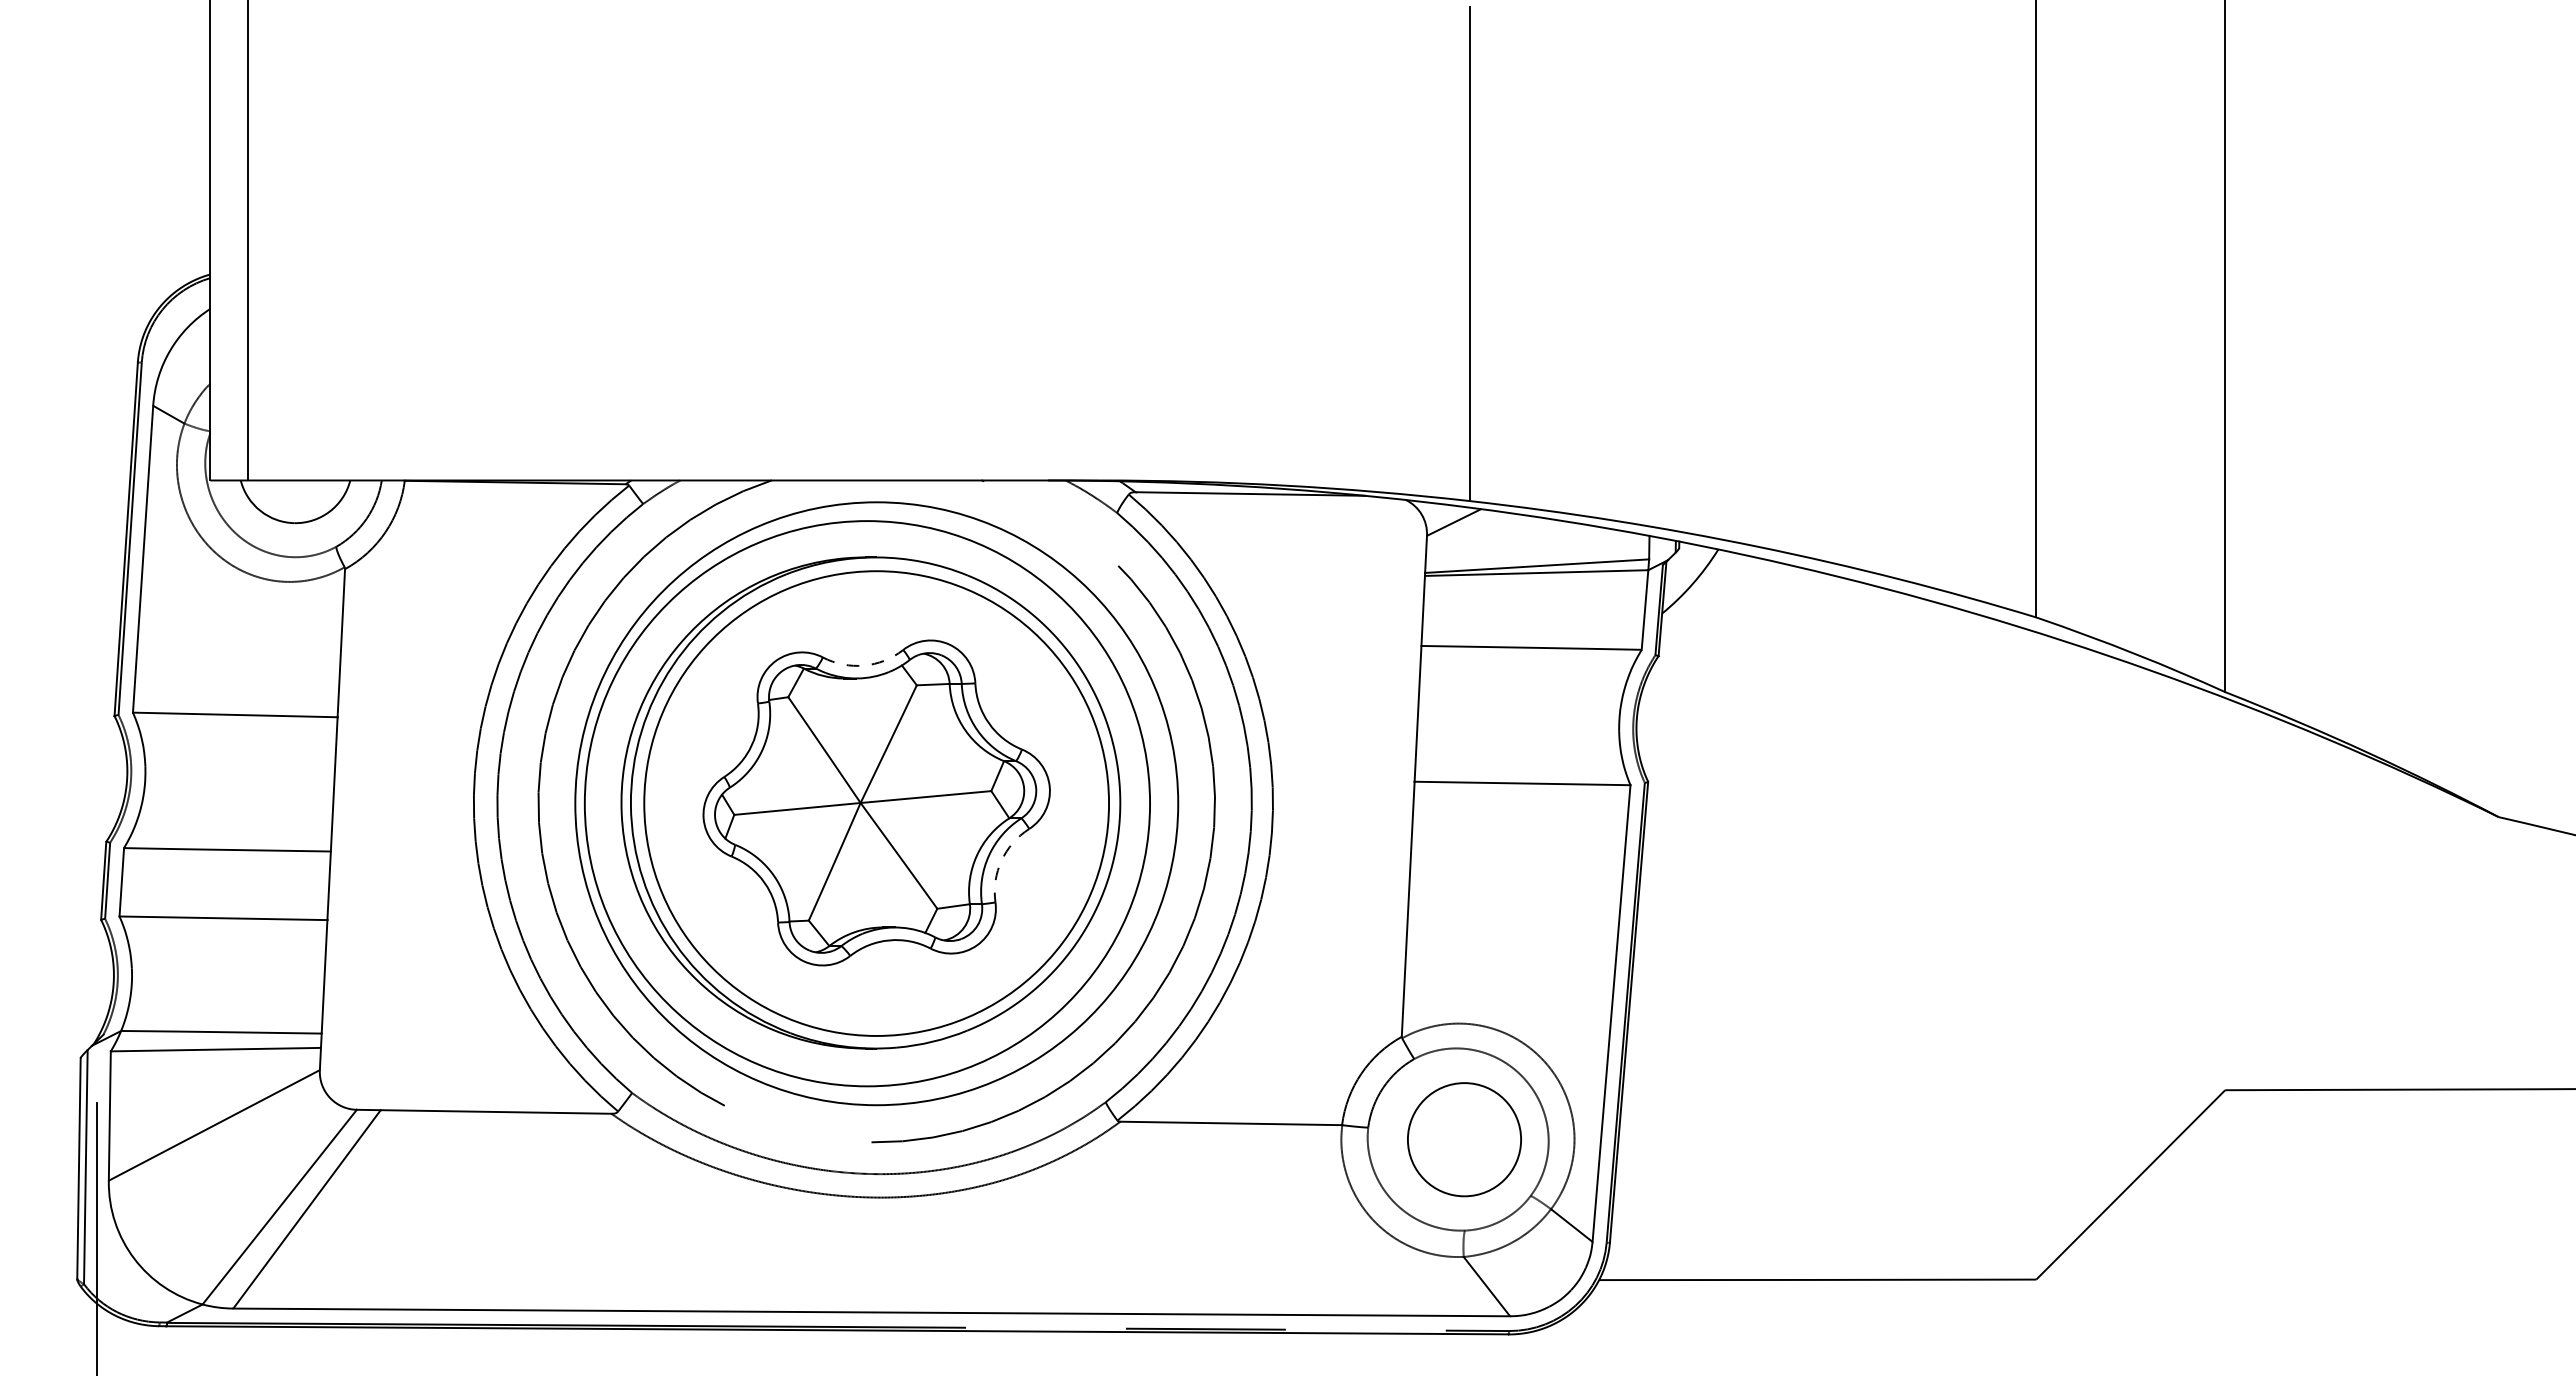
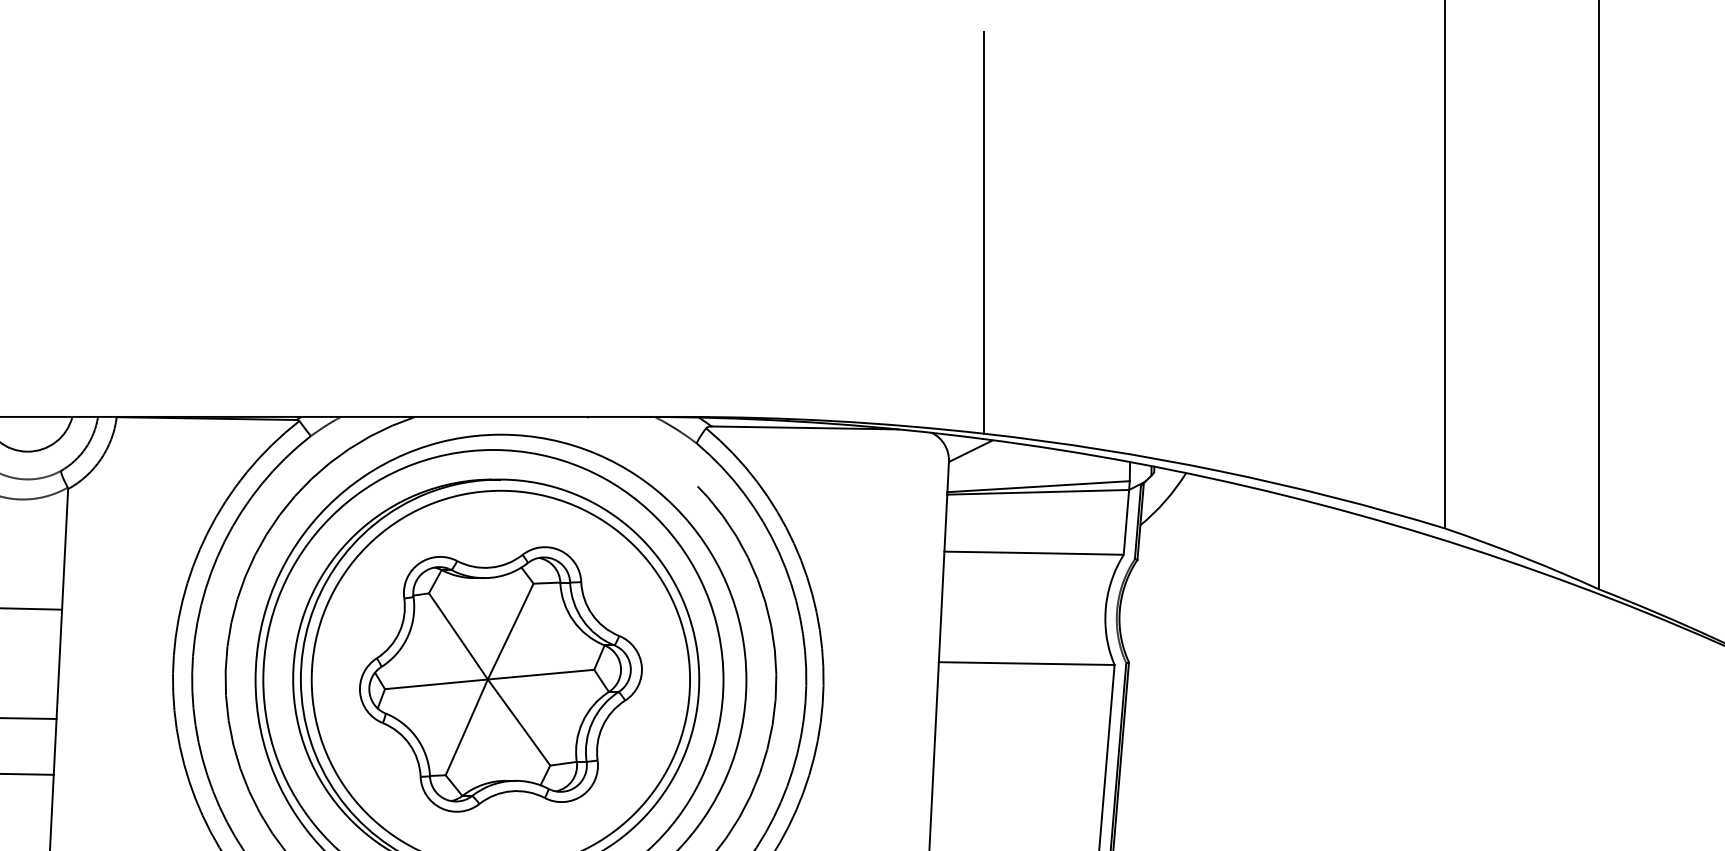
arc: (864, 665) -> (491, 567), dashed -> solid
arc: (1001, 860) -> (602, 726), dashed -> solid

